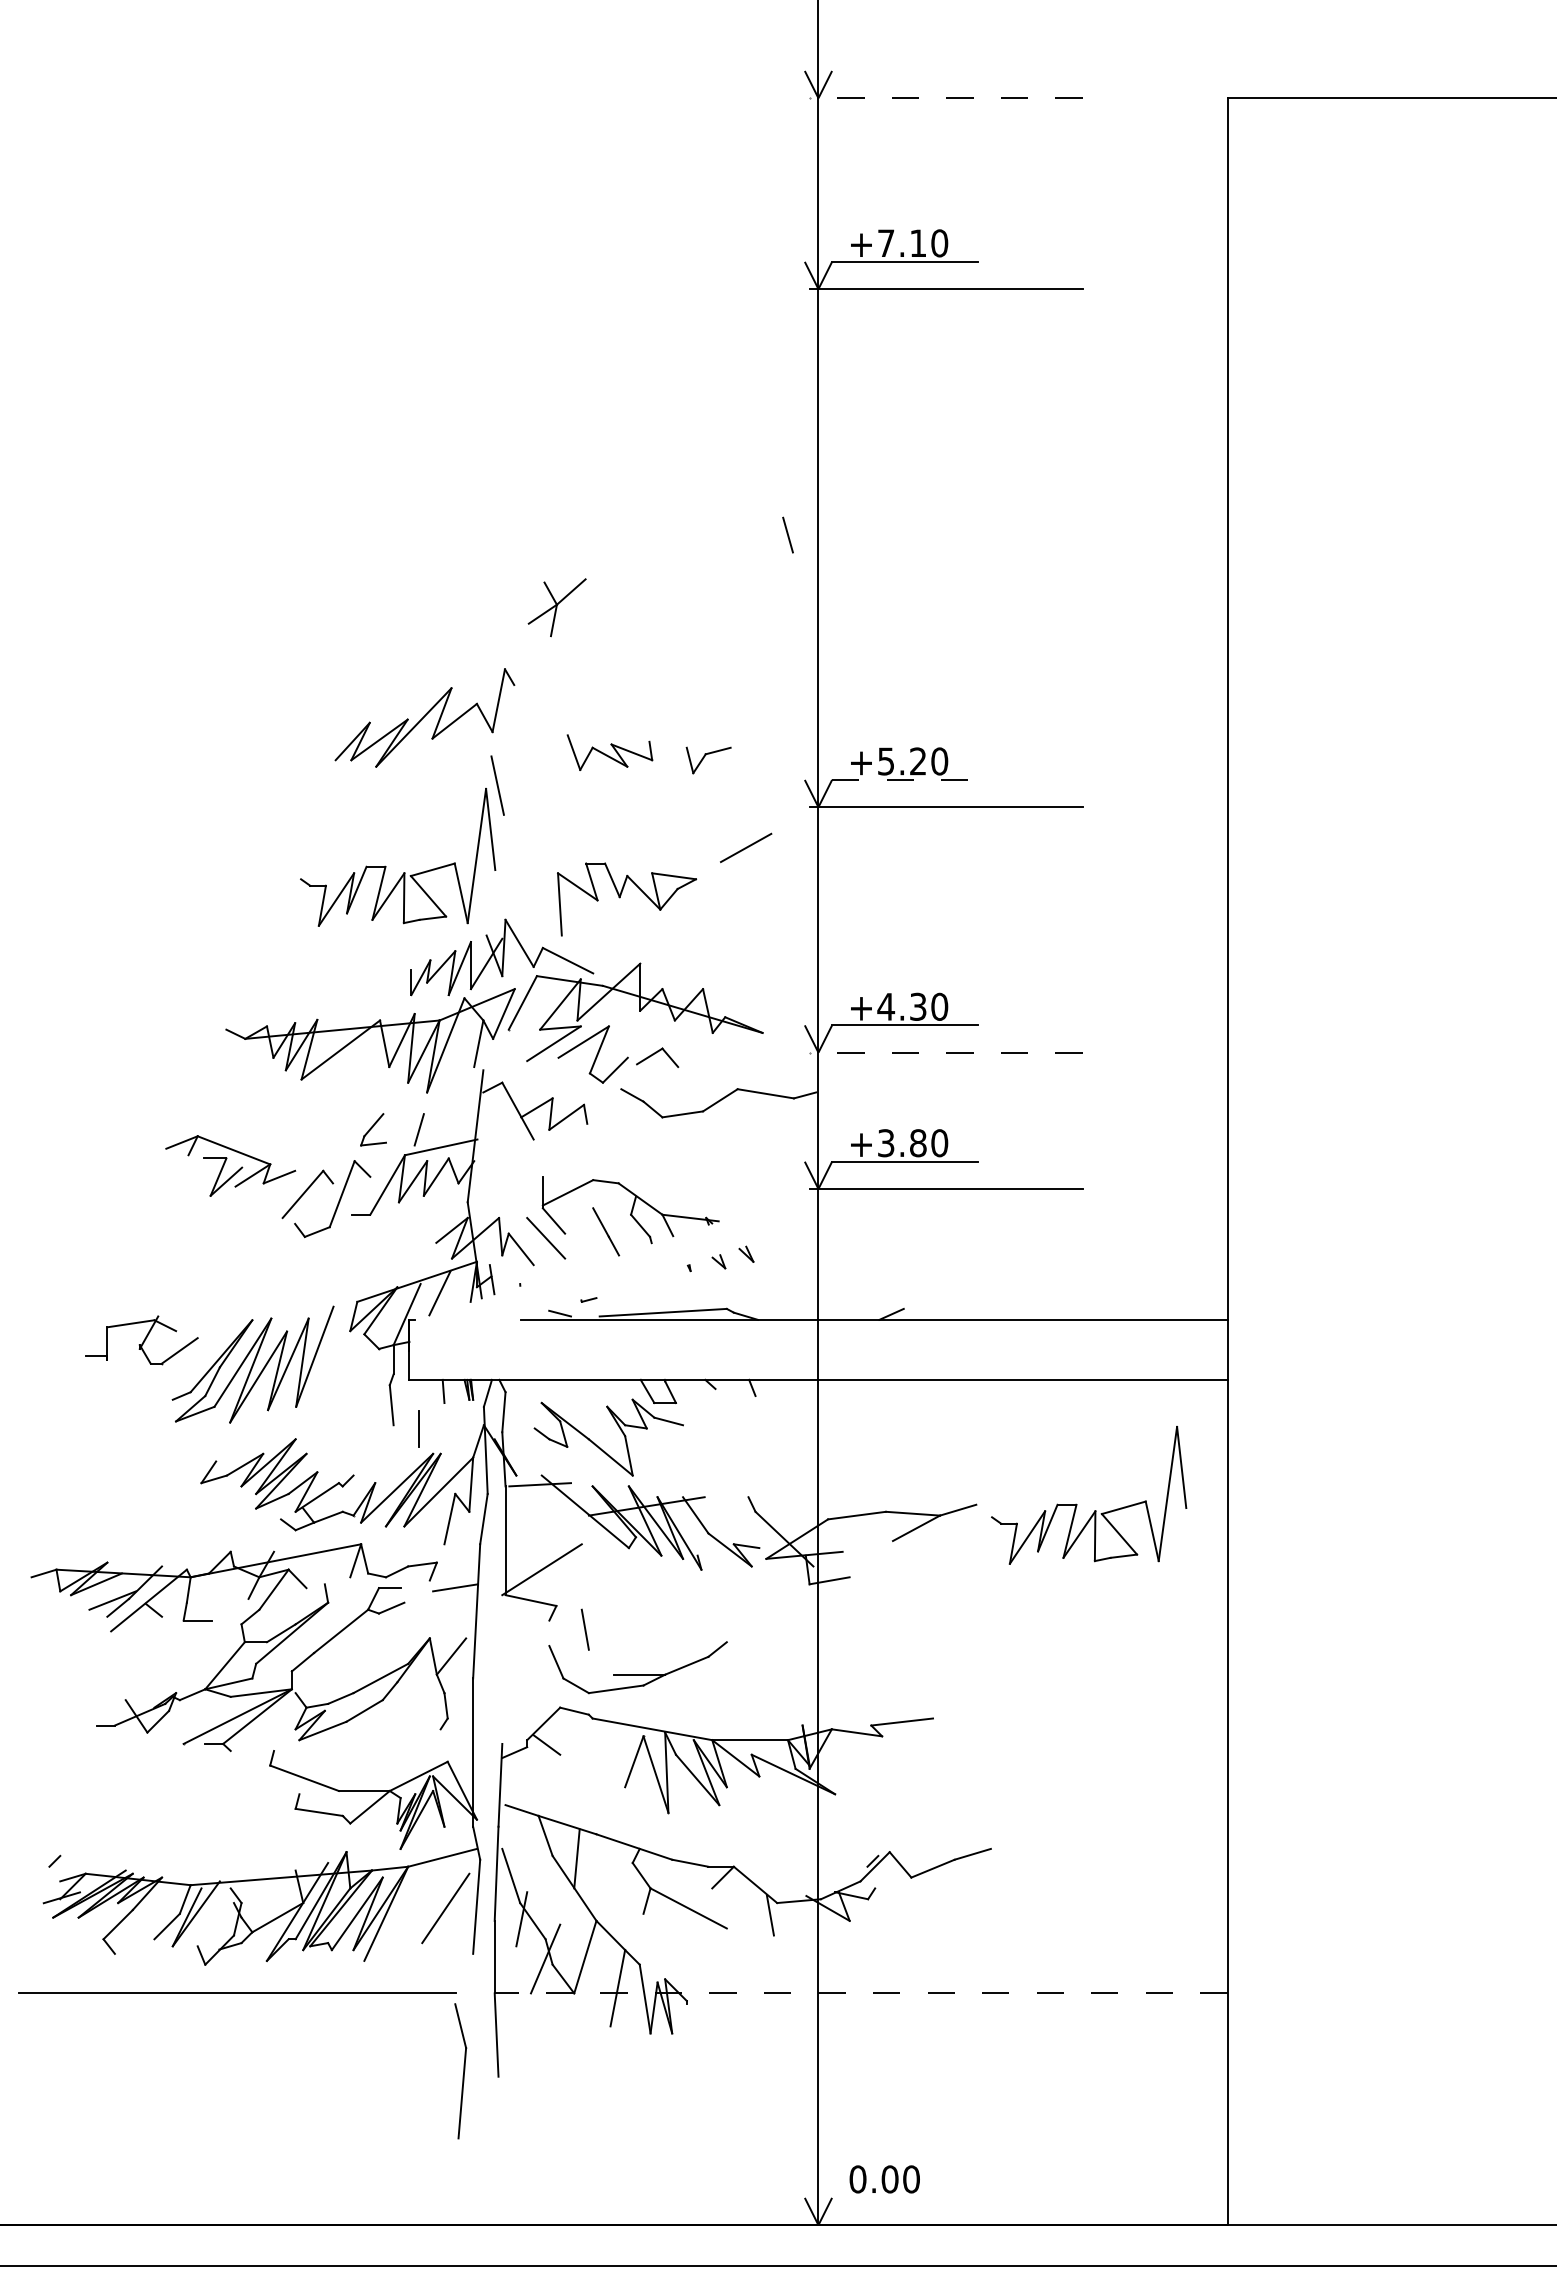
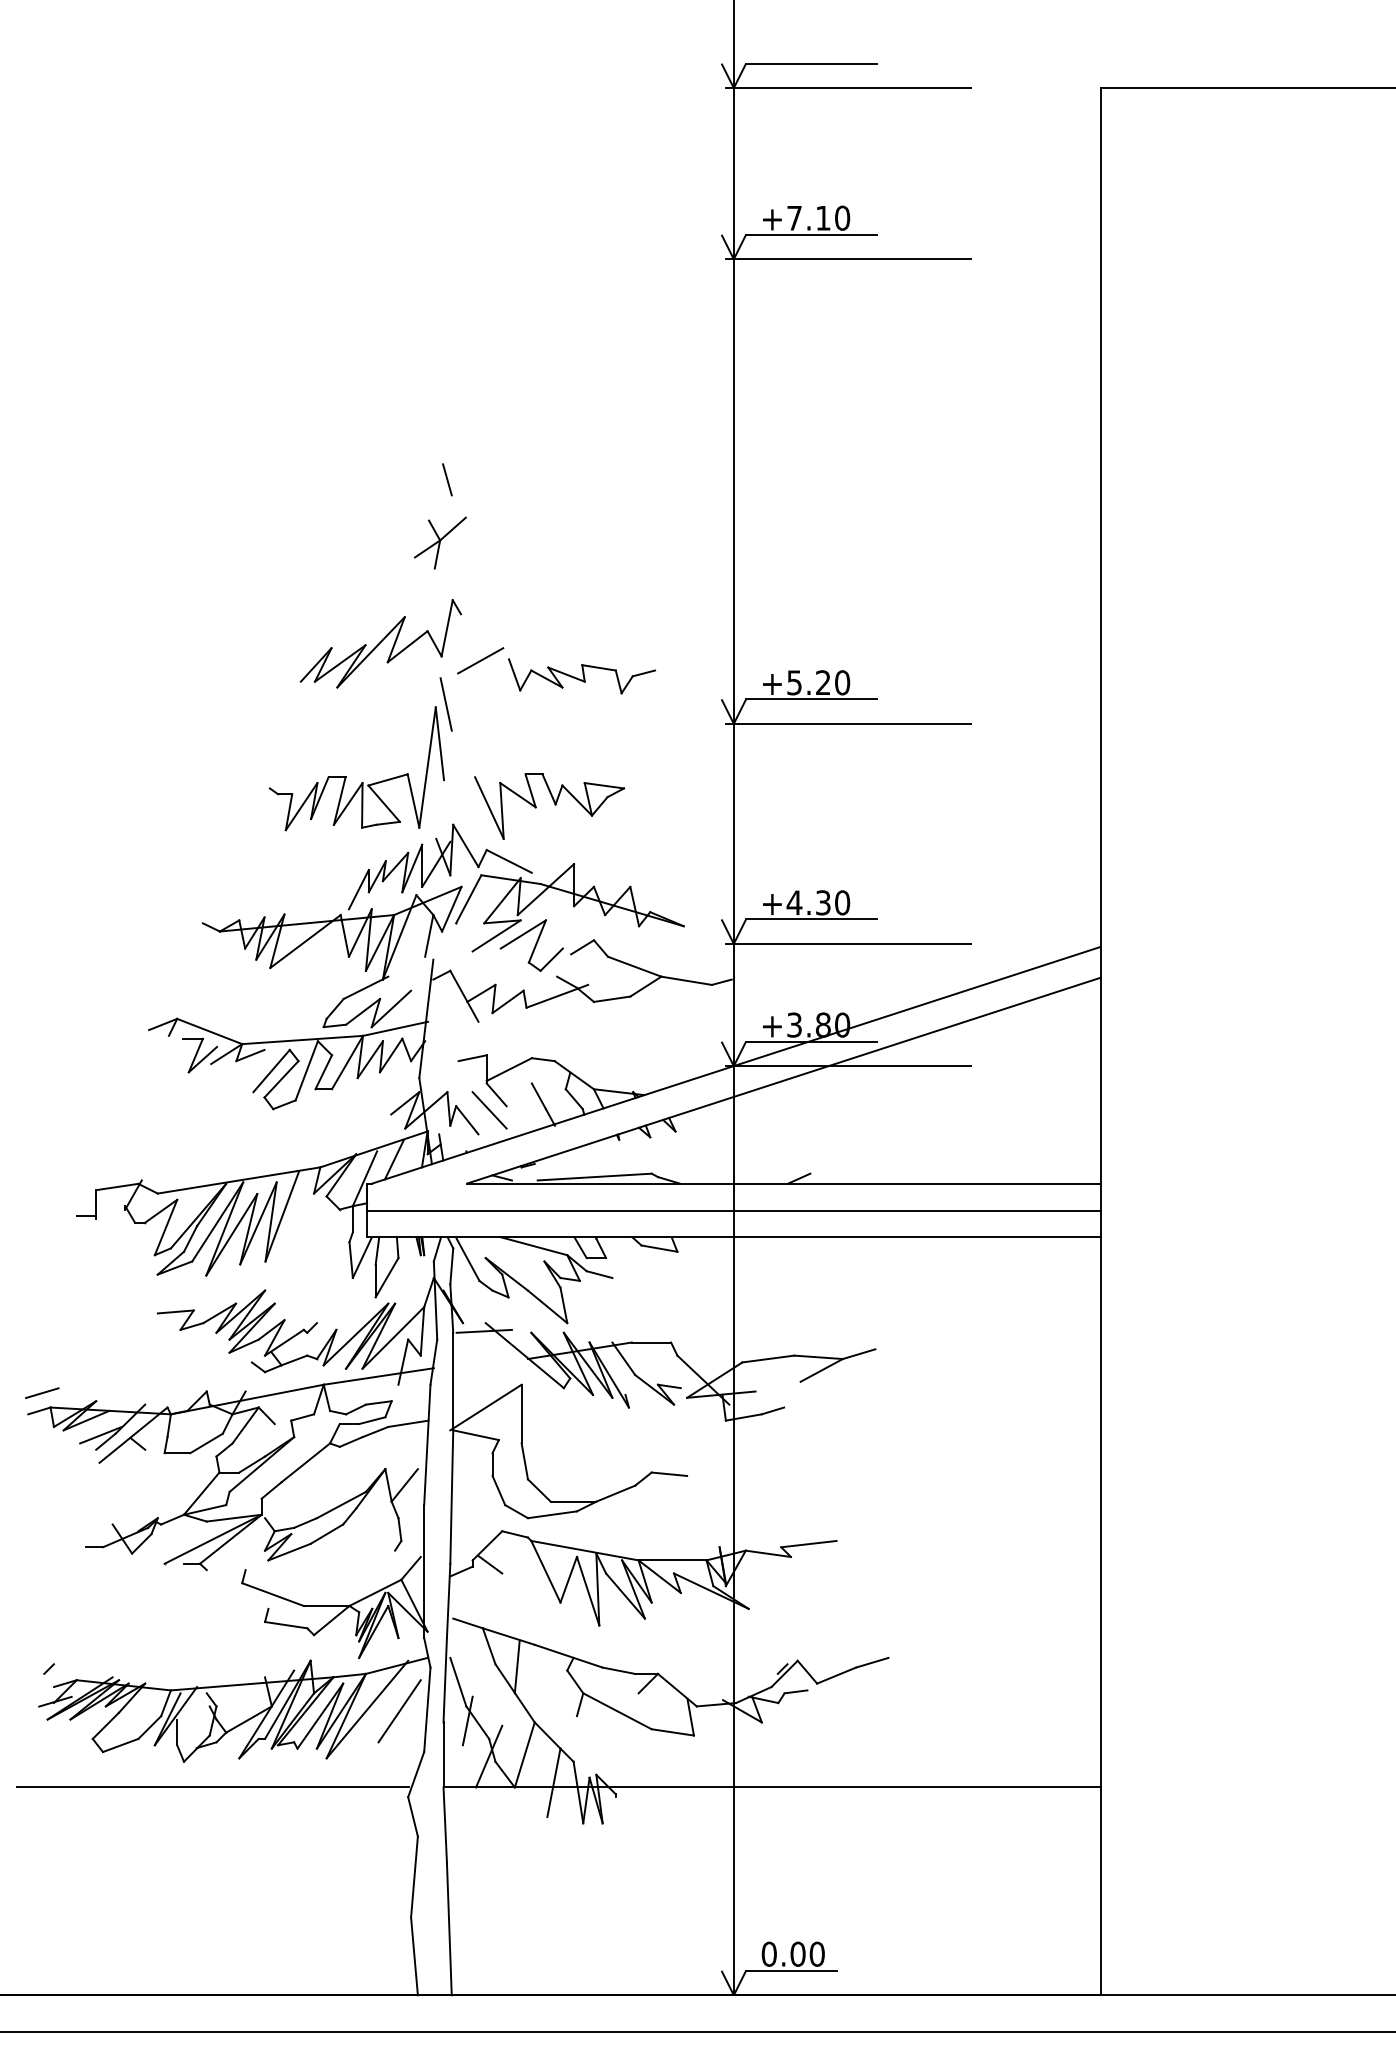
line: (904, 71) -> (810, 64), added
line: (945, 98) -> (847, 88), dashed -> solid
line: (787, 534) -> (446, 479), moved
part: (556, 607) -> (439, 542), moved
line: (667, 744) -> (598, 667), added
line: (905, 779) -> (811, 698), dashed -> solid
line: (746, 847) -> (480, 660), moved
line: (545, 900) -> (489, 807), added
line: (400, 992) -> (359, 889), added
line: (945, 1052) -> (847, 943), dashed -> solid
line: (707, 1078) -> (634, 967), added
line: (408, 1101) -> (366, 987), added
line: (621, 1110) -> (557, 995), added
line: (436, 1124) -> (391, 1008), added
line: (404, 1128) -> (362, 1011), added
line: (337, 1159) -> (302, 1039), added
line: (526, 1179) -> (472, 1057), added
line: (821, 1187) -> (736, 1064), added
line: (360, 1195) -> (323, 1071), added
line: (313, 1203) -> (281, 1079), added
line: (874, 1204) -> (784, 1080), added
line: (266, 1316) -> (238, 1180), added
line: (818, 1350) -> (733, 1210), added
line: (184, 1368) -> (165, 1227), added
line: (595, 1389) -> (533, 1245), added
line: (735, 1392) -> (659, 1248), added
line: (420, 1394) -> (376, 1250), added
line: (403, 1402) -> (361, 1257), added
line: (521, 1404) -> (467, 1259), added
line: (431, 1424) -> (386, 1277), added
line: (196, 1462) -> (176, 1311), added
line: (726, 1497) -> (651, 1342), added
part: (1077, 1504) -> (966, 1349), removed
line: (422, 1534) -> (378, 1375), added
line: (47, 1553) -> (42, 1393), added
line: (861, 1573) -> (772, 1410), added
line: (581, 1576) -> (521, 1413), added
line: (337, 1580) -> (302, 1417), added
line: (414, 1584) -> (371, 1420), added
line: (418, 1596) -> (375, 1431), added
line: (230, 1609) -> (206, 1443), added
line: (549, 1633) -> (492, 1464), added
line: (746, 1644) -> (669, 1474), added
line: (601, 1661) -> (539, 1489), added
line: (503, 1669) -> (451, 1497), added
line: (458, 1748) -> (411, 1567), added
line: (608, 1752) -> (545, 1571), added
line: (887, 1886) -> (795, 1691), added
line: (409, 1906) -> (367, 1709), added
line: (197, 1931) -> (177, 1731), added
line: (749, 1931) -> (671, 1731), added
line: (134, 1946) -> (120, 1745), added
line: (464, 1978) -> (416, 1774), added
line: (860, 1993) -> (771, 1787), dashed -> solid
line: (500, 2150) -> (448, 1928), added
line: (462, 2181) -> (414, 1956), added
line: (882, 2197) -> (791, 1970), added

